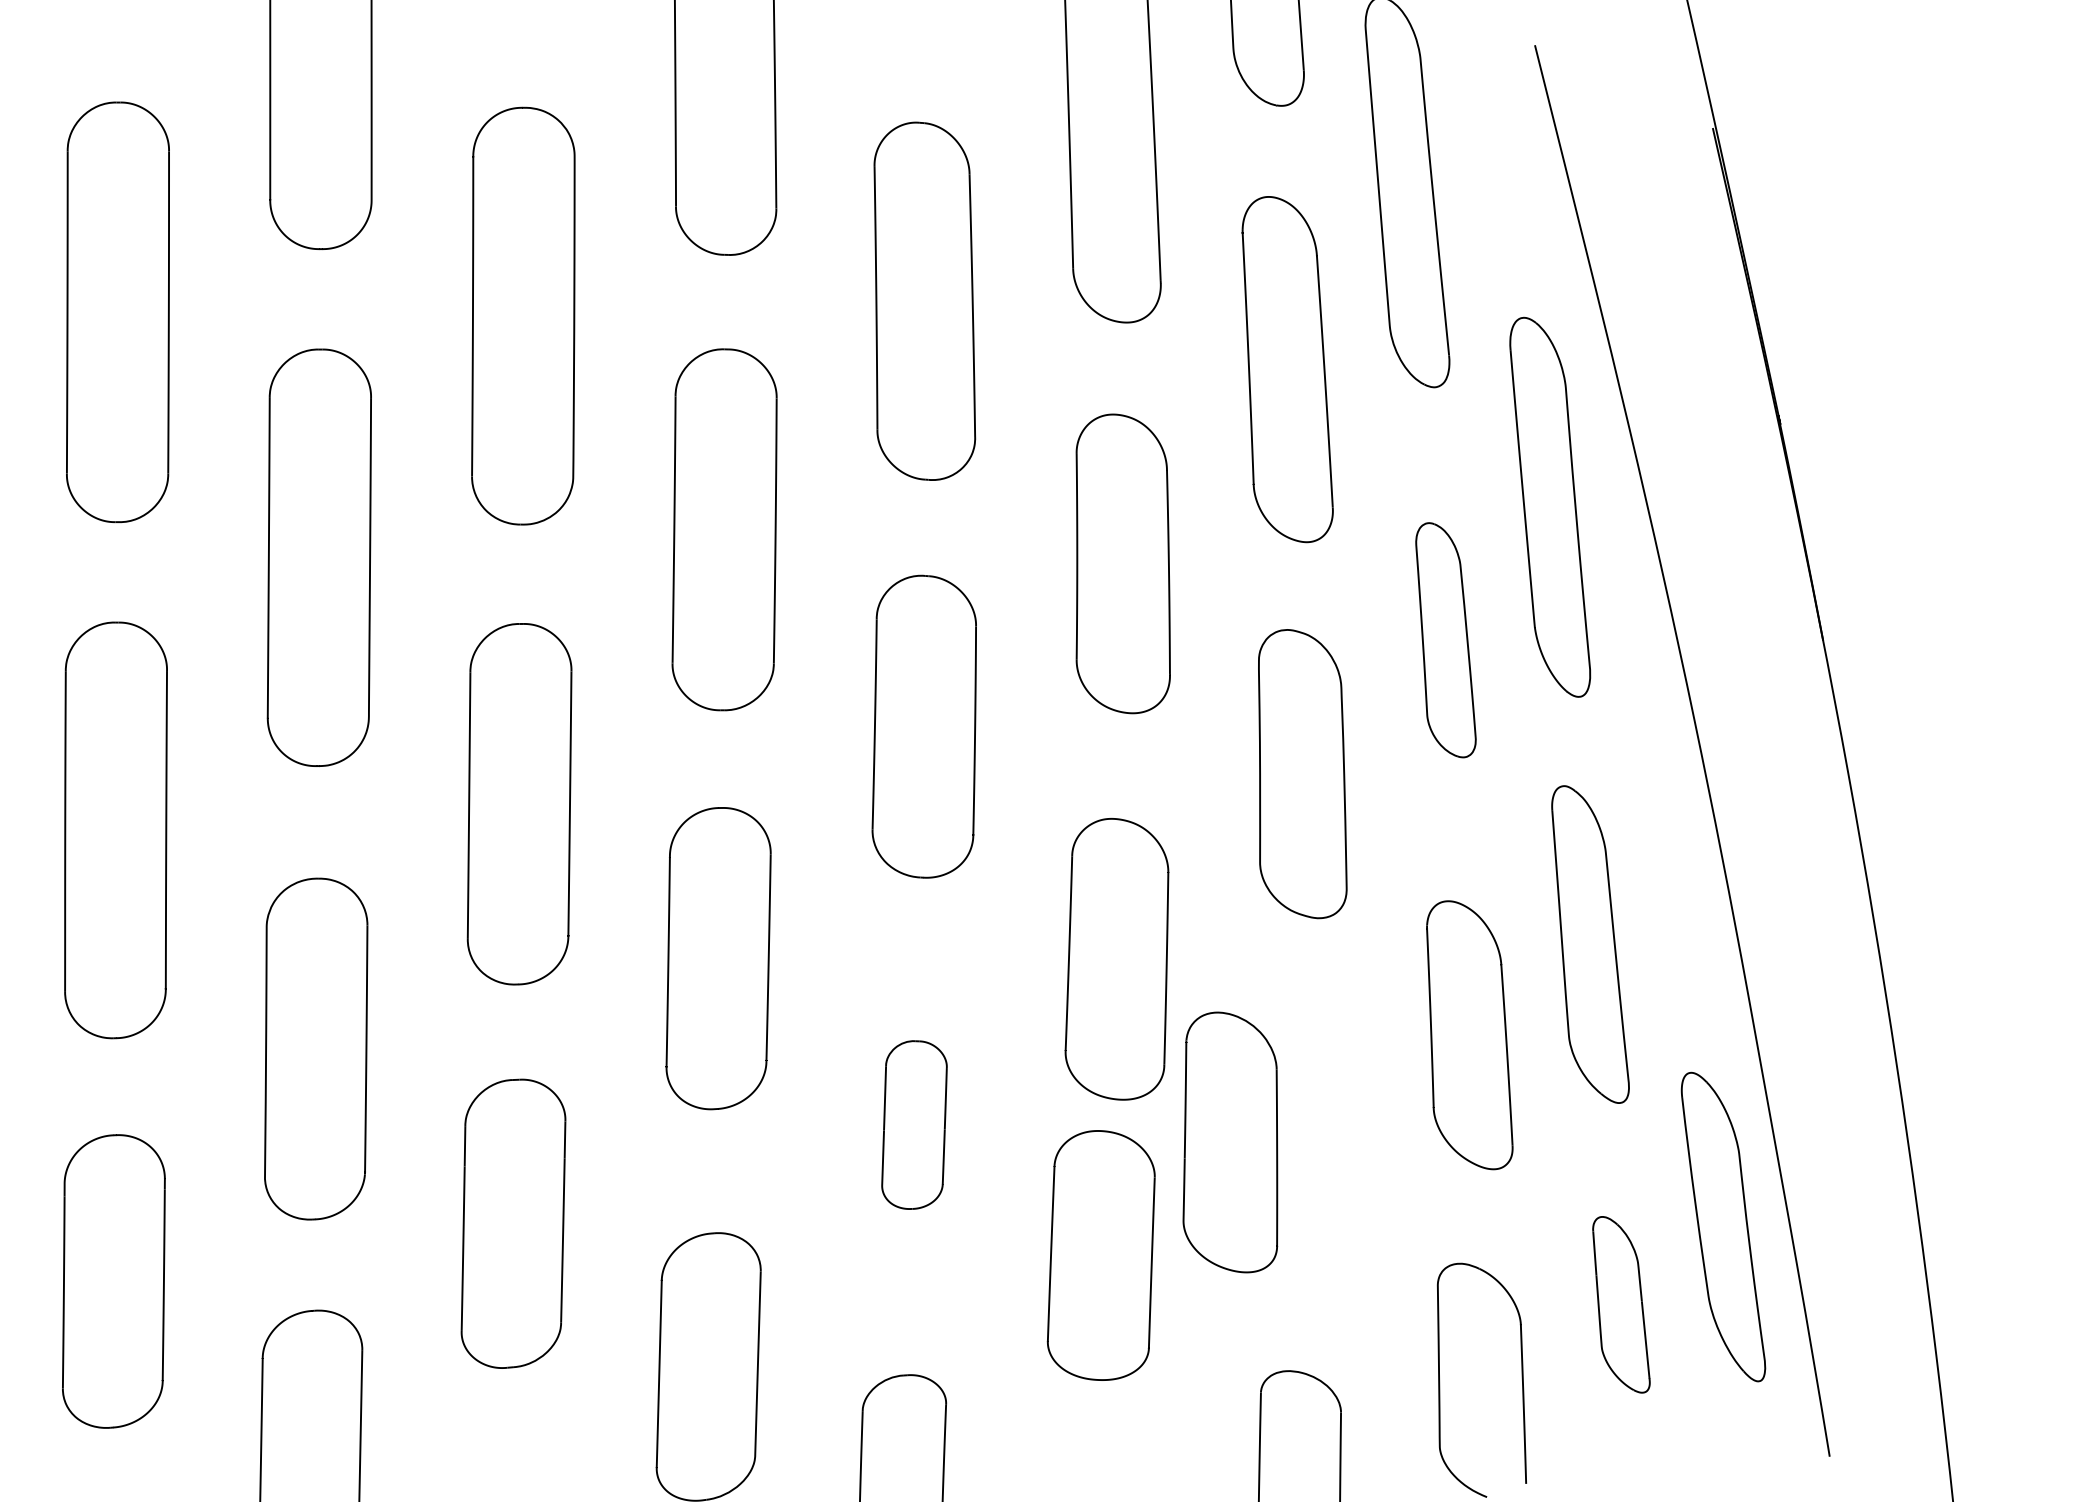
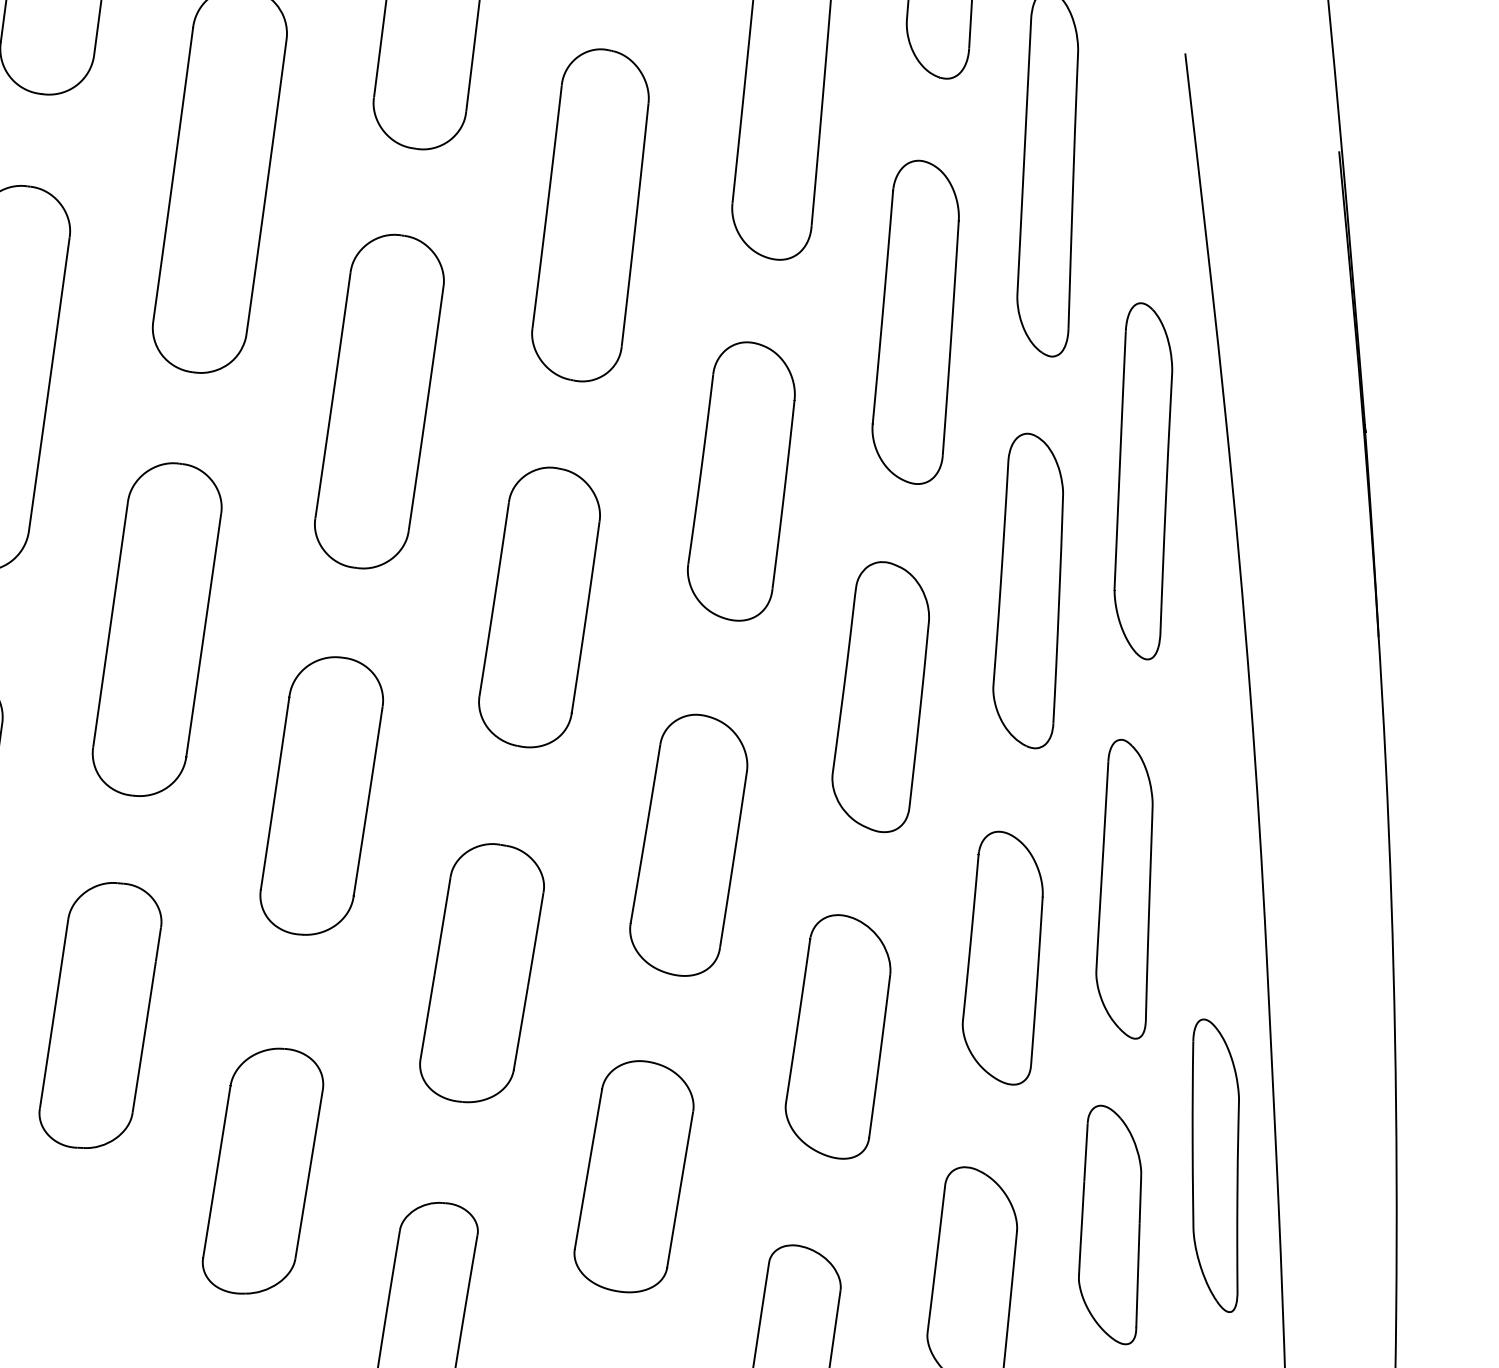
part: (1445, 640) -> (1030, 591), size x1.43
part: (914, 1124) -> (482, 972), size x1.67
part: (1230, 1142) -> (838, 1036), moved
part: (1100, 1255) -> (633, 1176), moved
part: (1621, 1304) -> (1112, 1224), size x1.43

